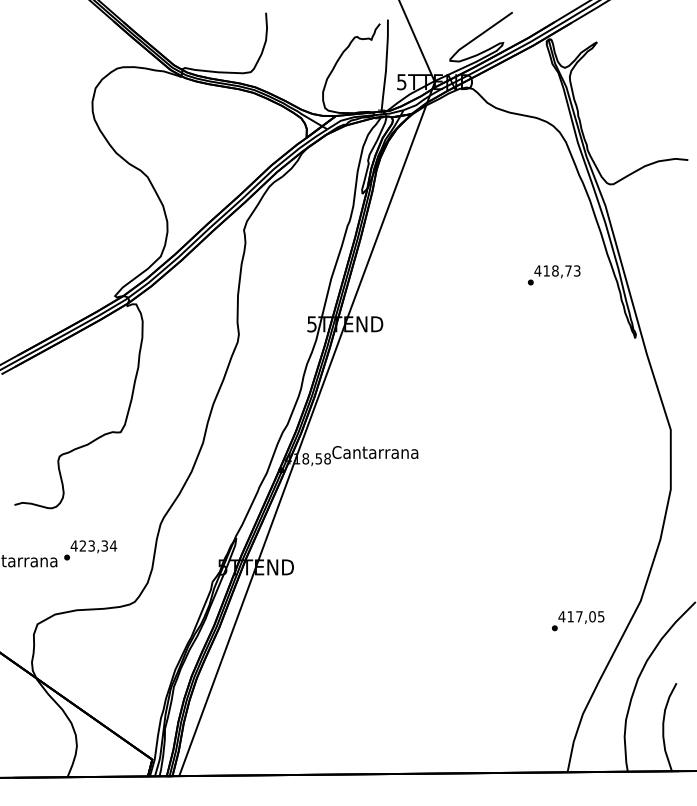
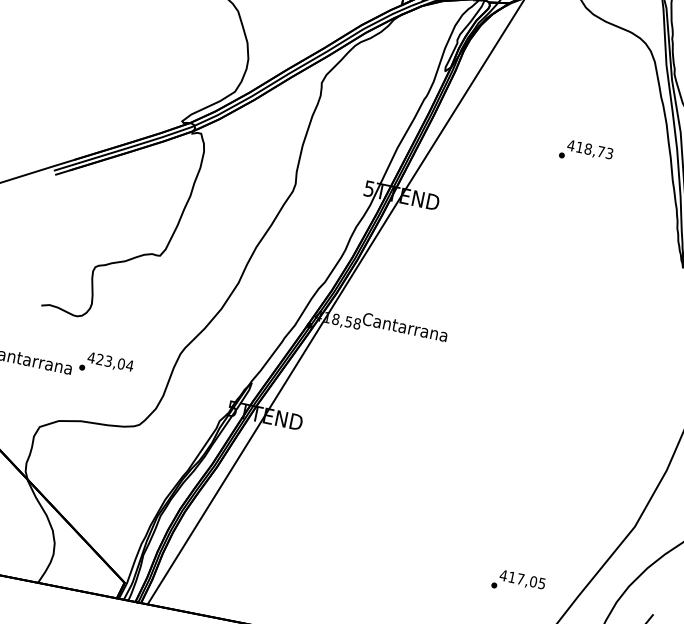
text: (553, 275) -> (585, 153), moved
text: (104, 545) -> (121, 363), 423,34 -> 423,04
text: (578, 621) -> (518, 583), moved

